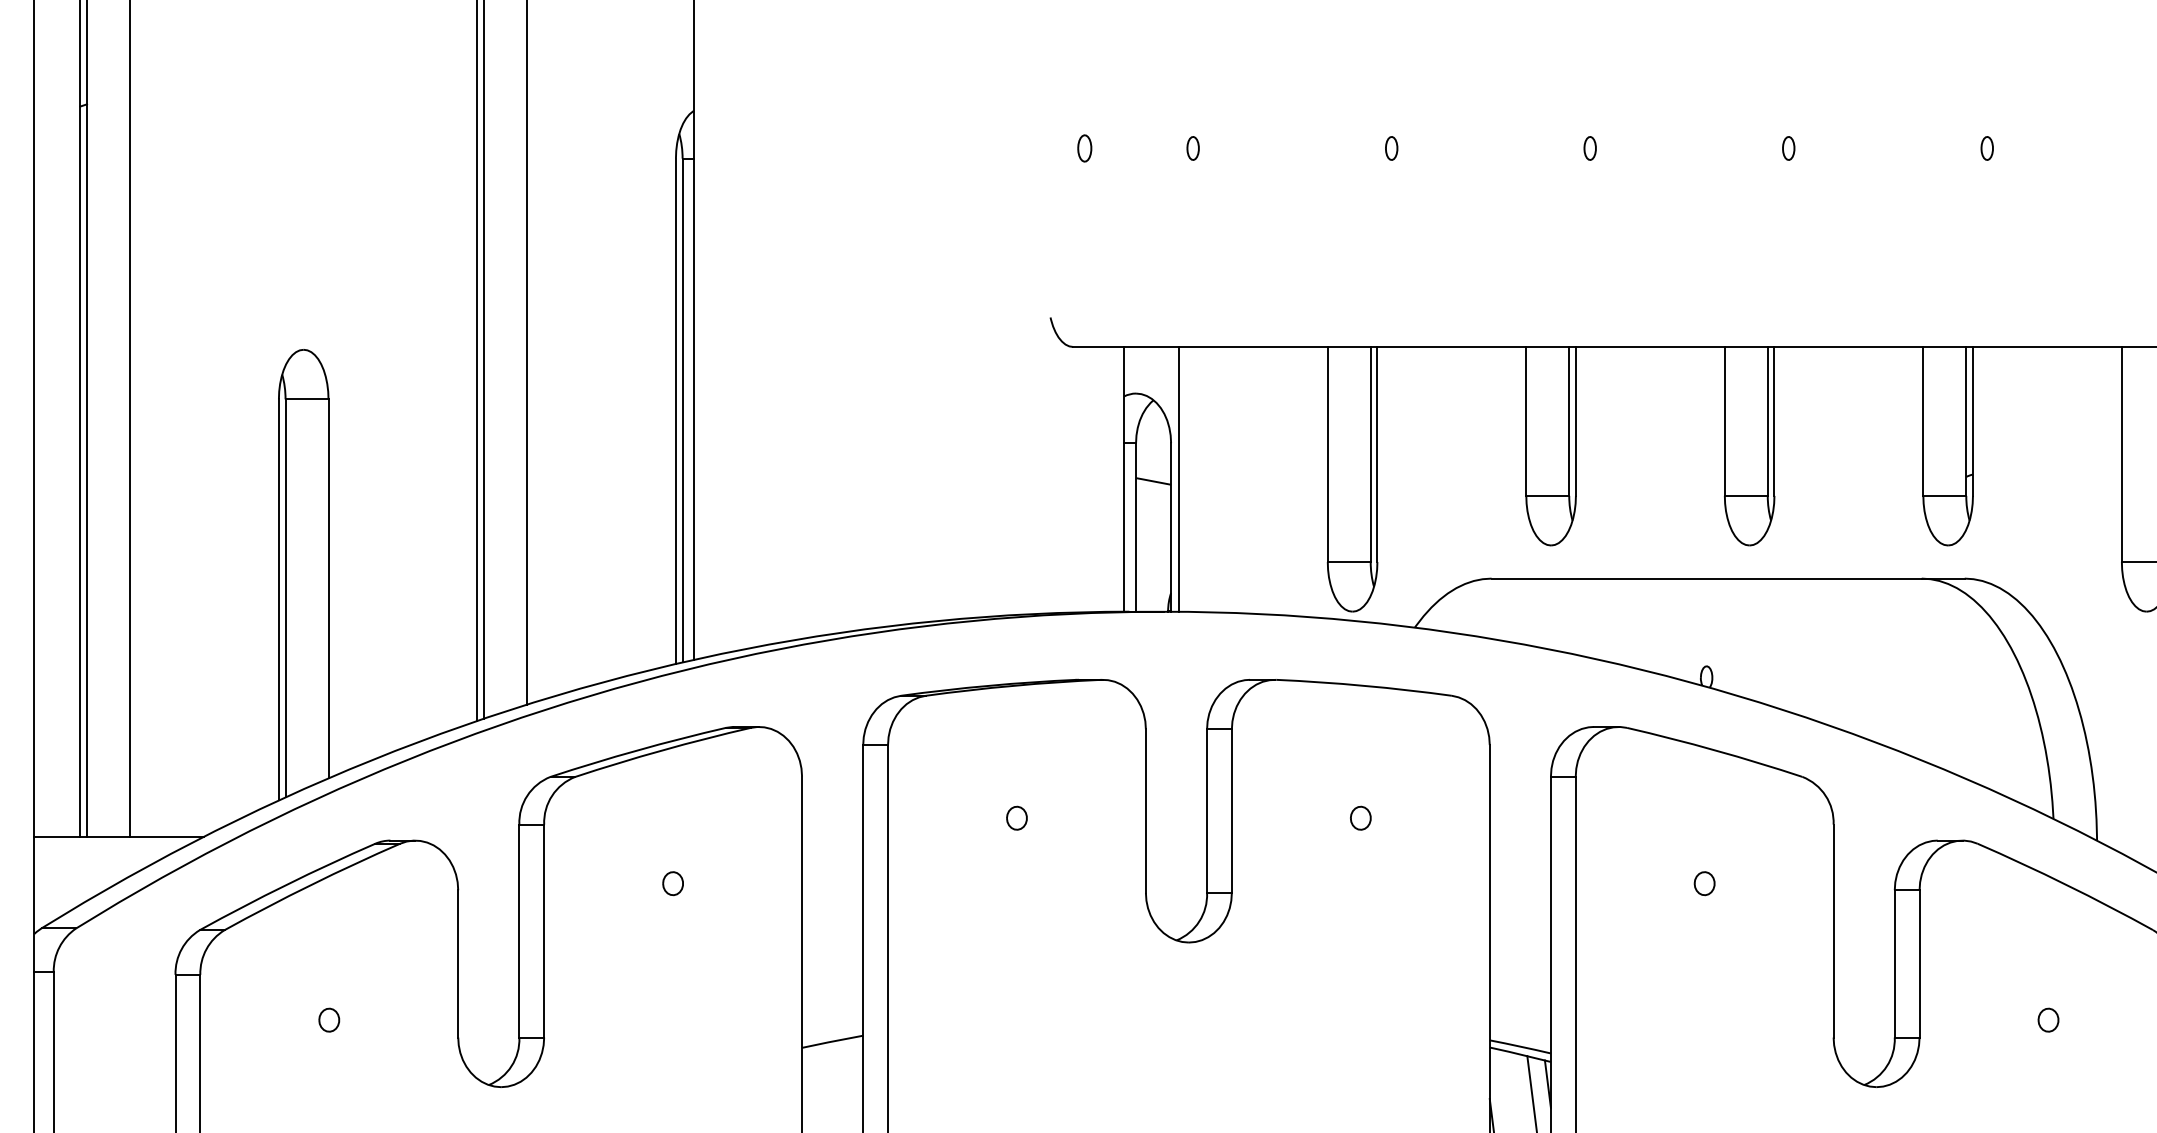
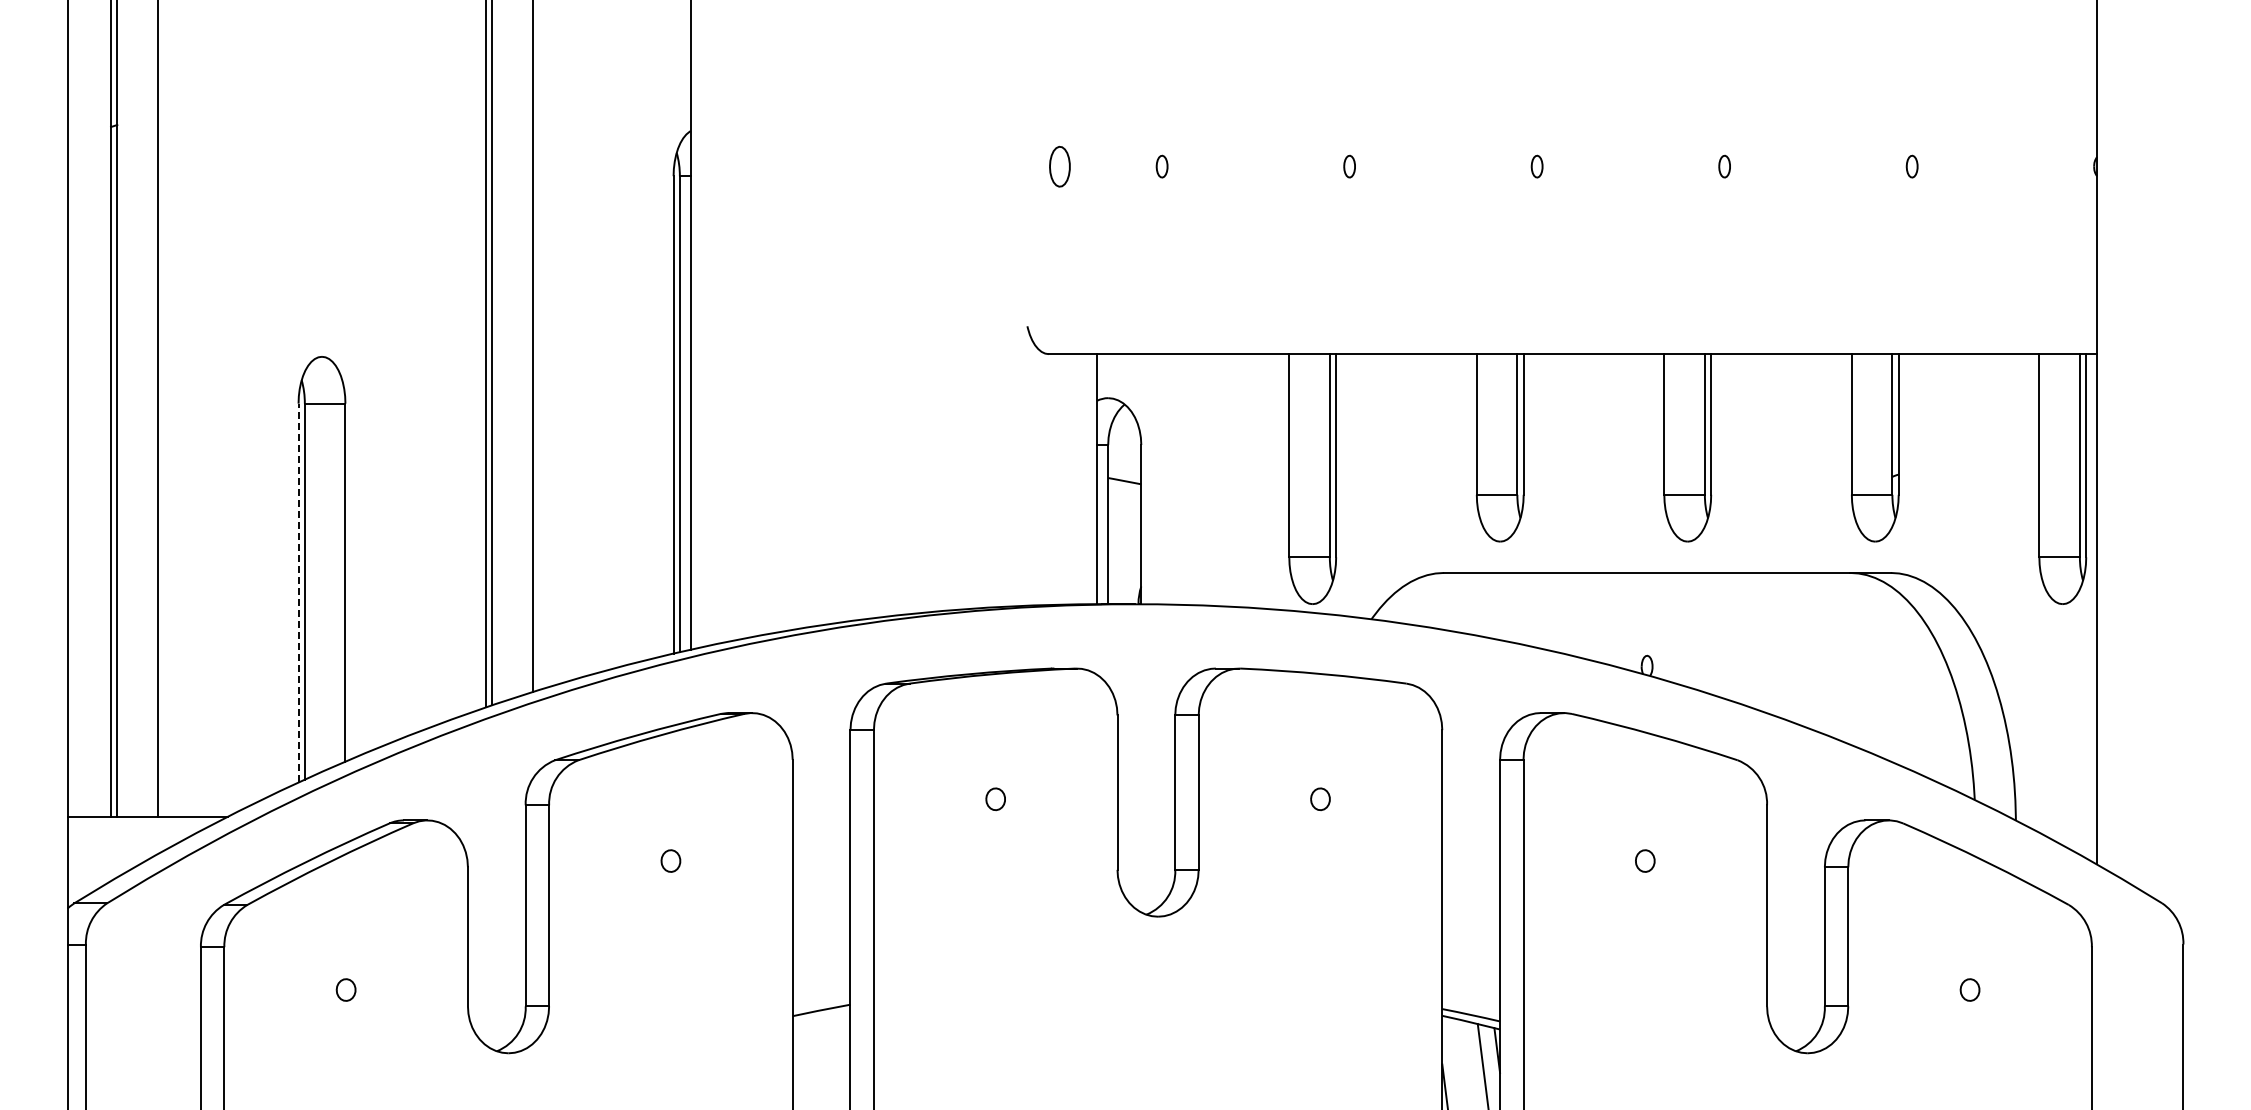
part: (1084, 148) -> (1059, 166), size x1.6
line: (1178, 479) -> (1148, 479), removed
line: (278, 599) -> (298, 592), solid -> dashed

